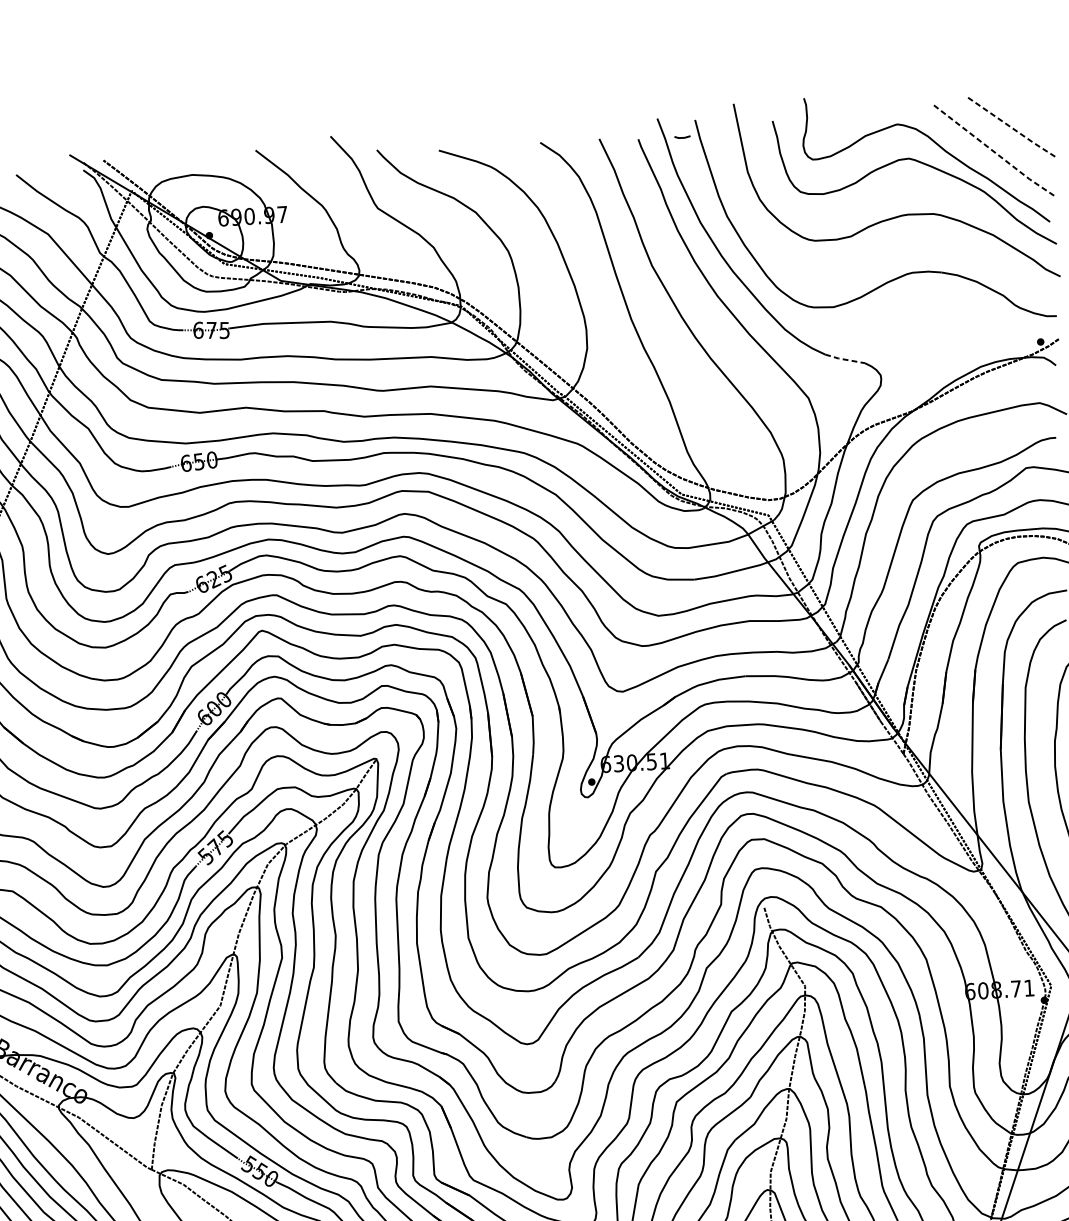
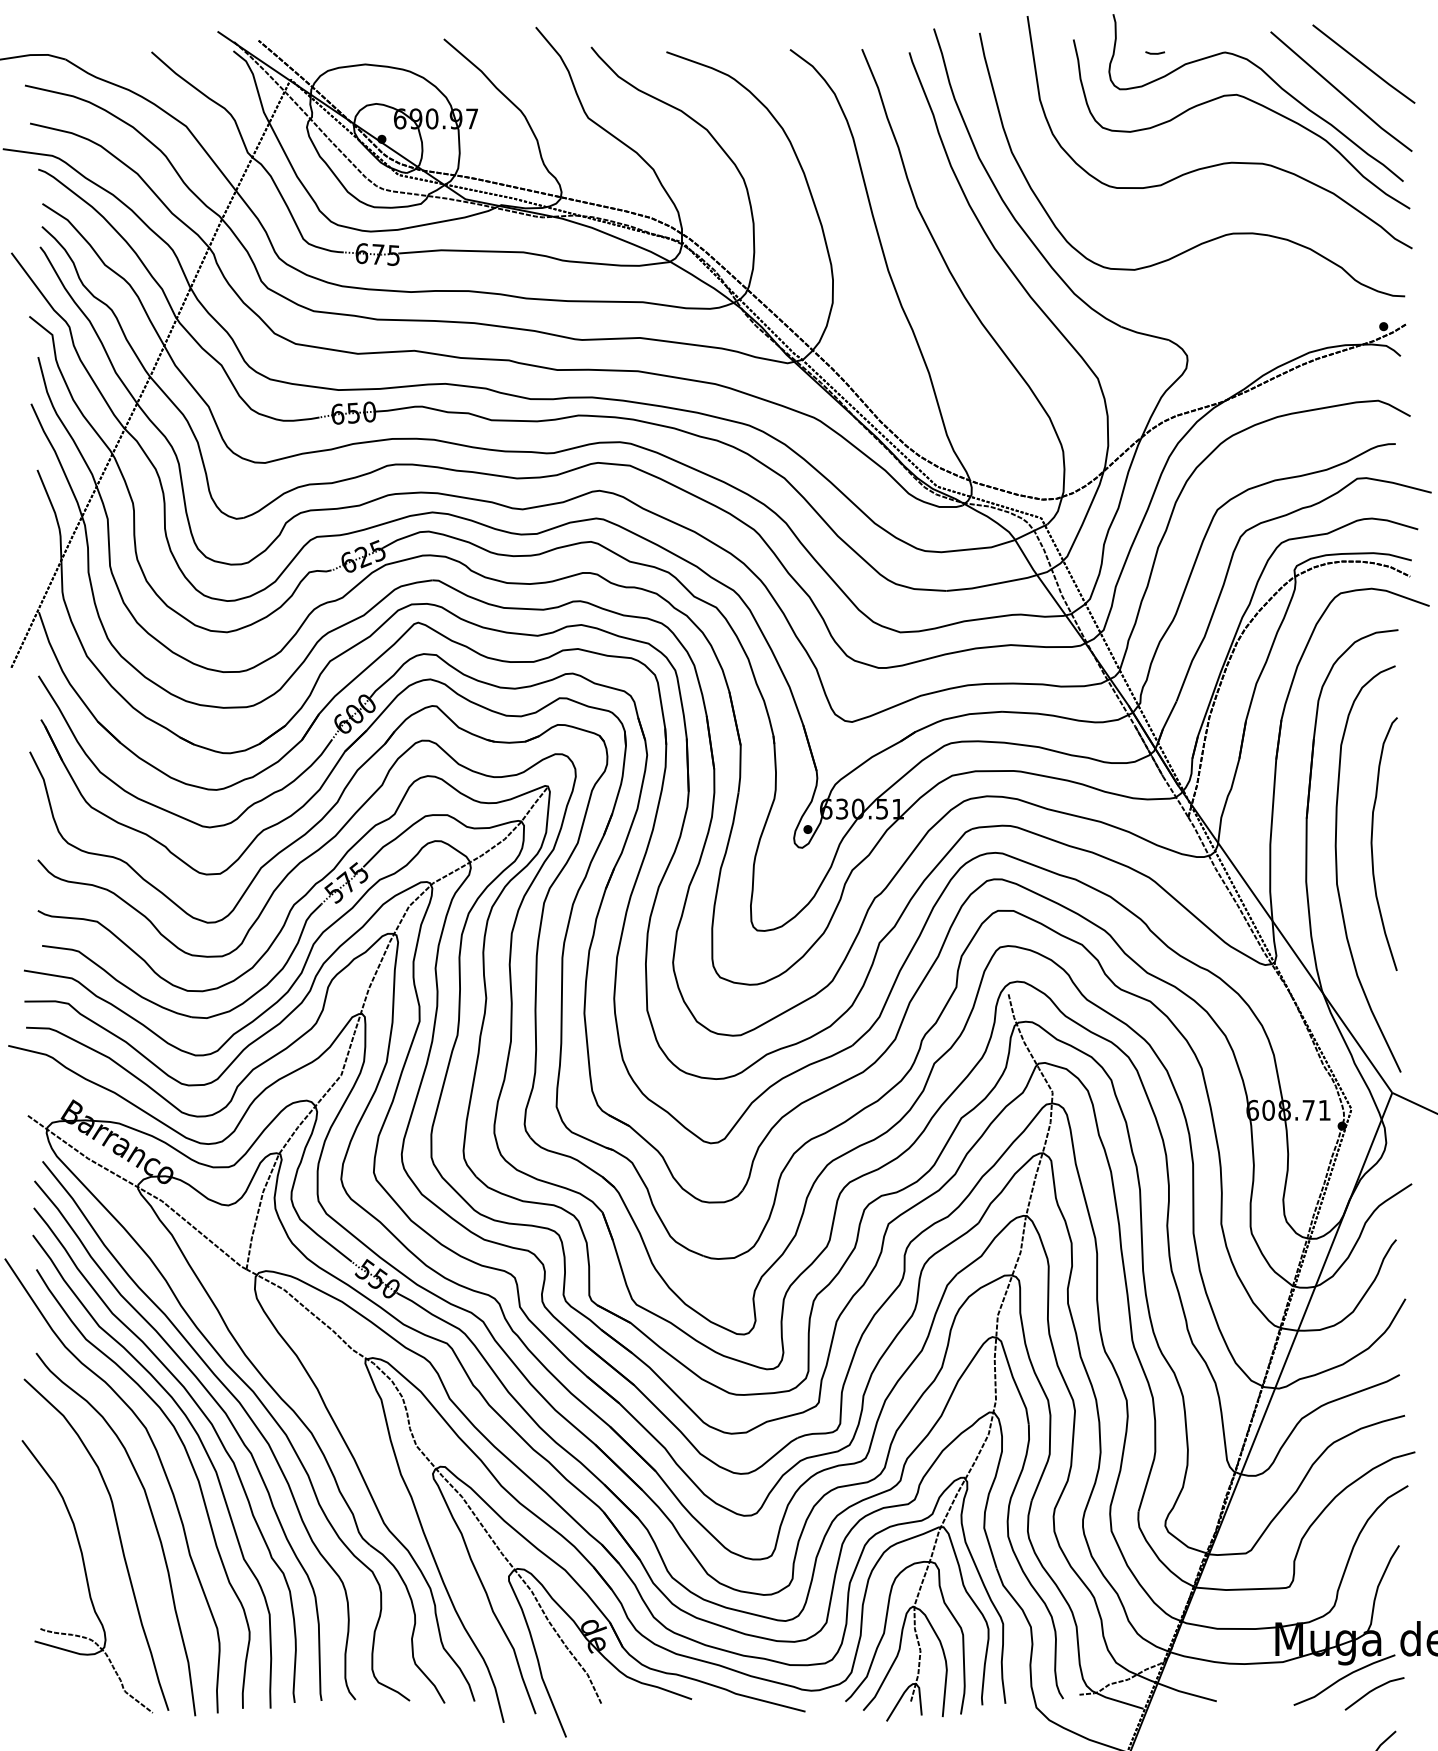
line: (1012, 128) -> (1364, 65), dashed -> solid
line: (682, 136) -> (1155, 52), moved
line: (995, 152) -> (1341, 93), dashed -> solid
line: (844, 359) -> (1144, 334), dashed -> solid

